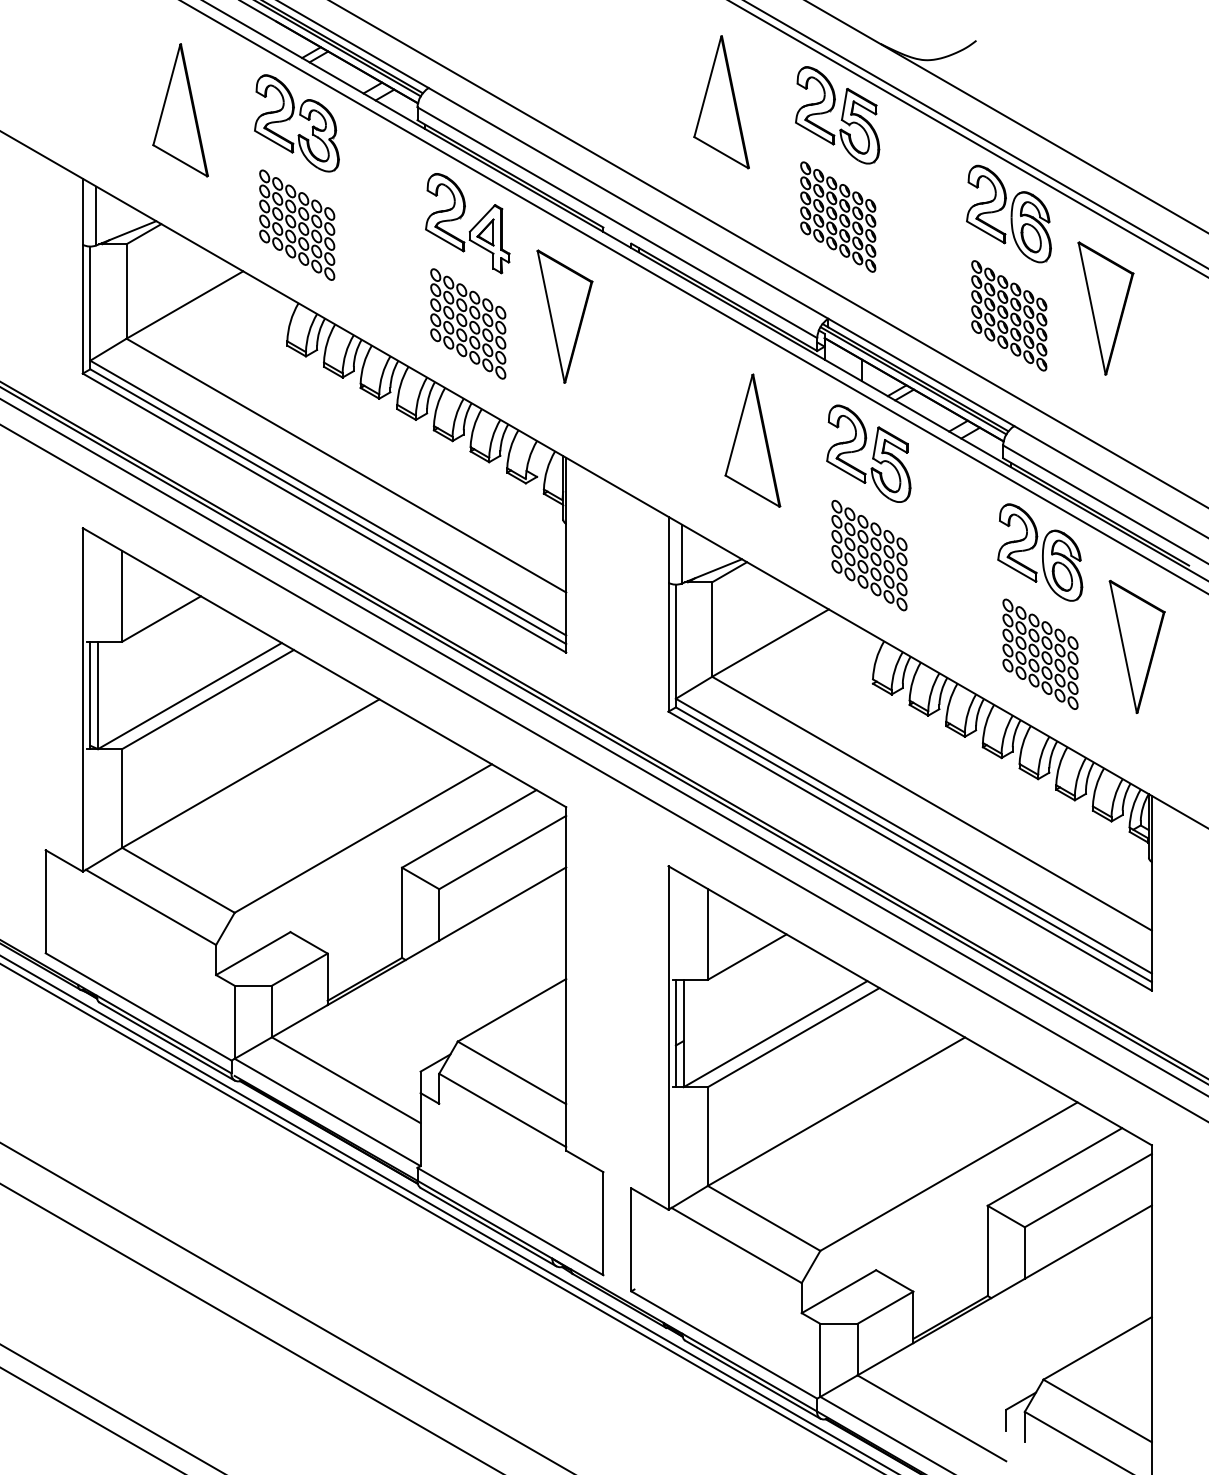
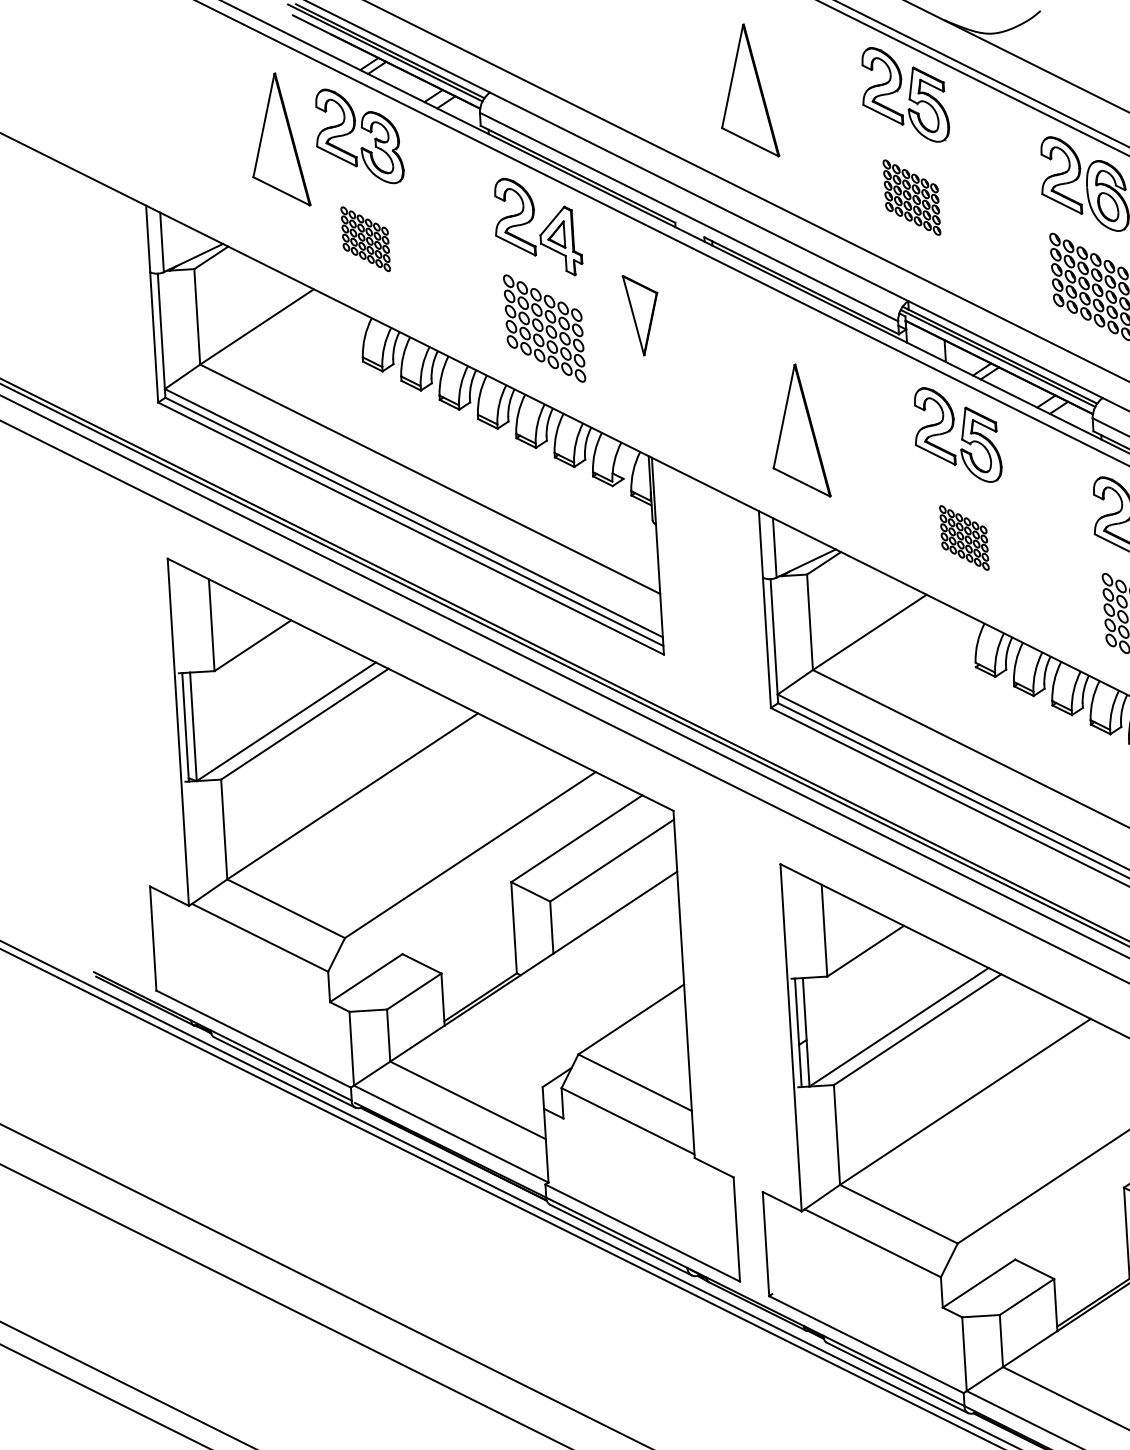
part: (721, 102) -> (747, 91), moved
part: (180, 110) -> (278, 140), moved
part: (838, 216) -> (912, 197), size x0.7
part: (297, 224) -> (365, 238), size x0.6
part: (564, 316) -> (641, 315), size x0.6
part: (752, 440) -> (798, 431), moved
part: (869, 555) -> (964, 537), size x0.6

